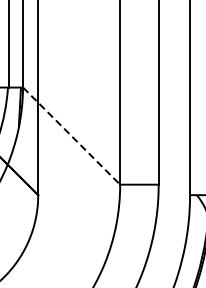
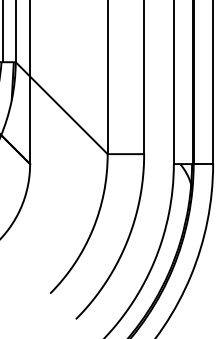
line: (72, 136) -> (62, 108), dashed -> solid

